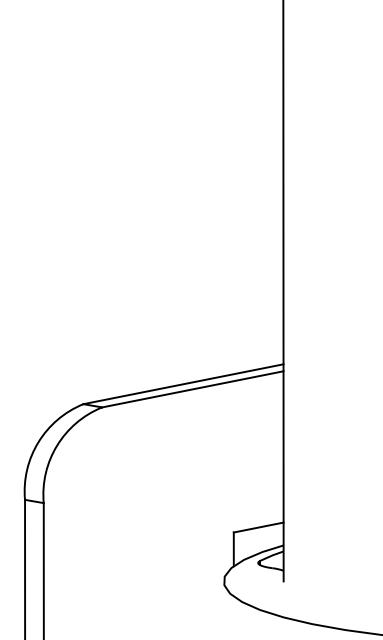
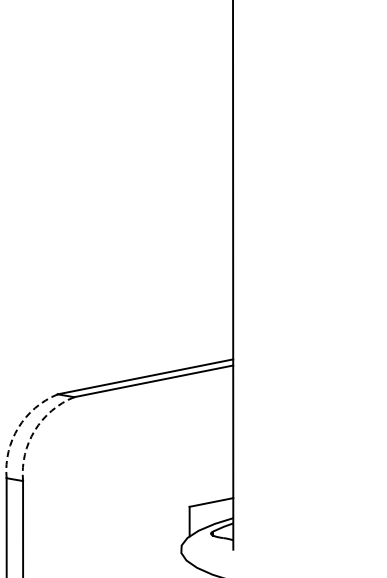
arc: (38, 441) -> (18, 427), solid -> dashed
arc: (56, 445) -> (34, 430), solid -> dashed

